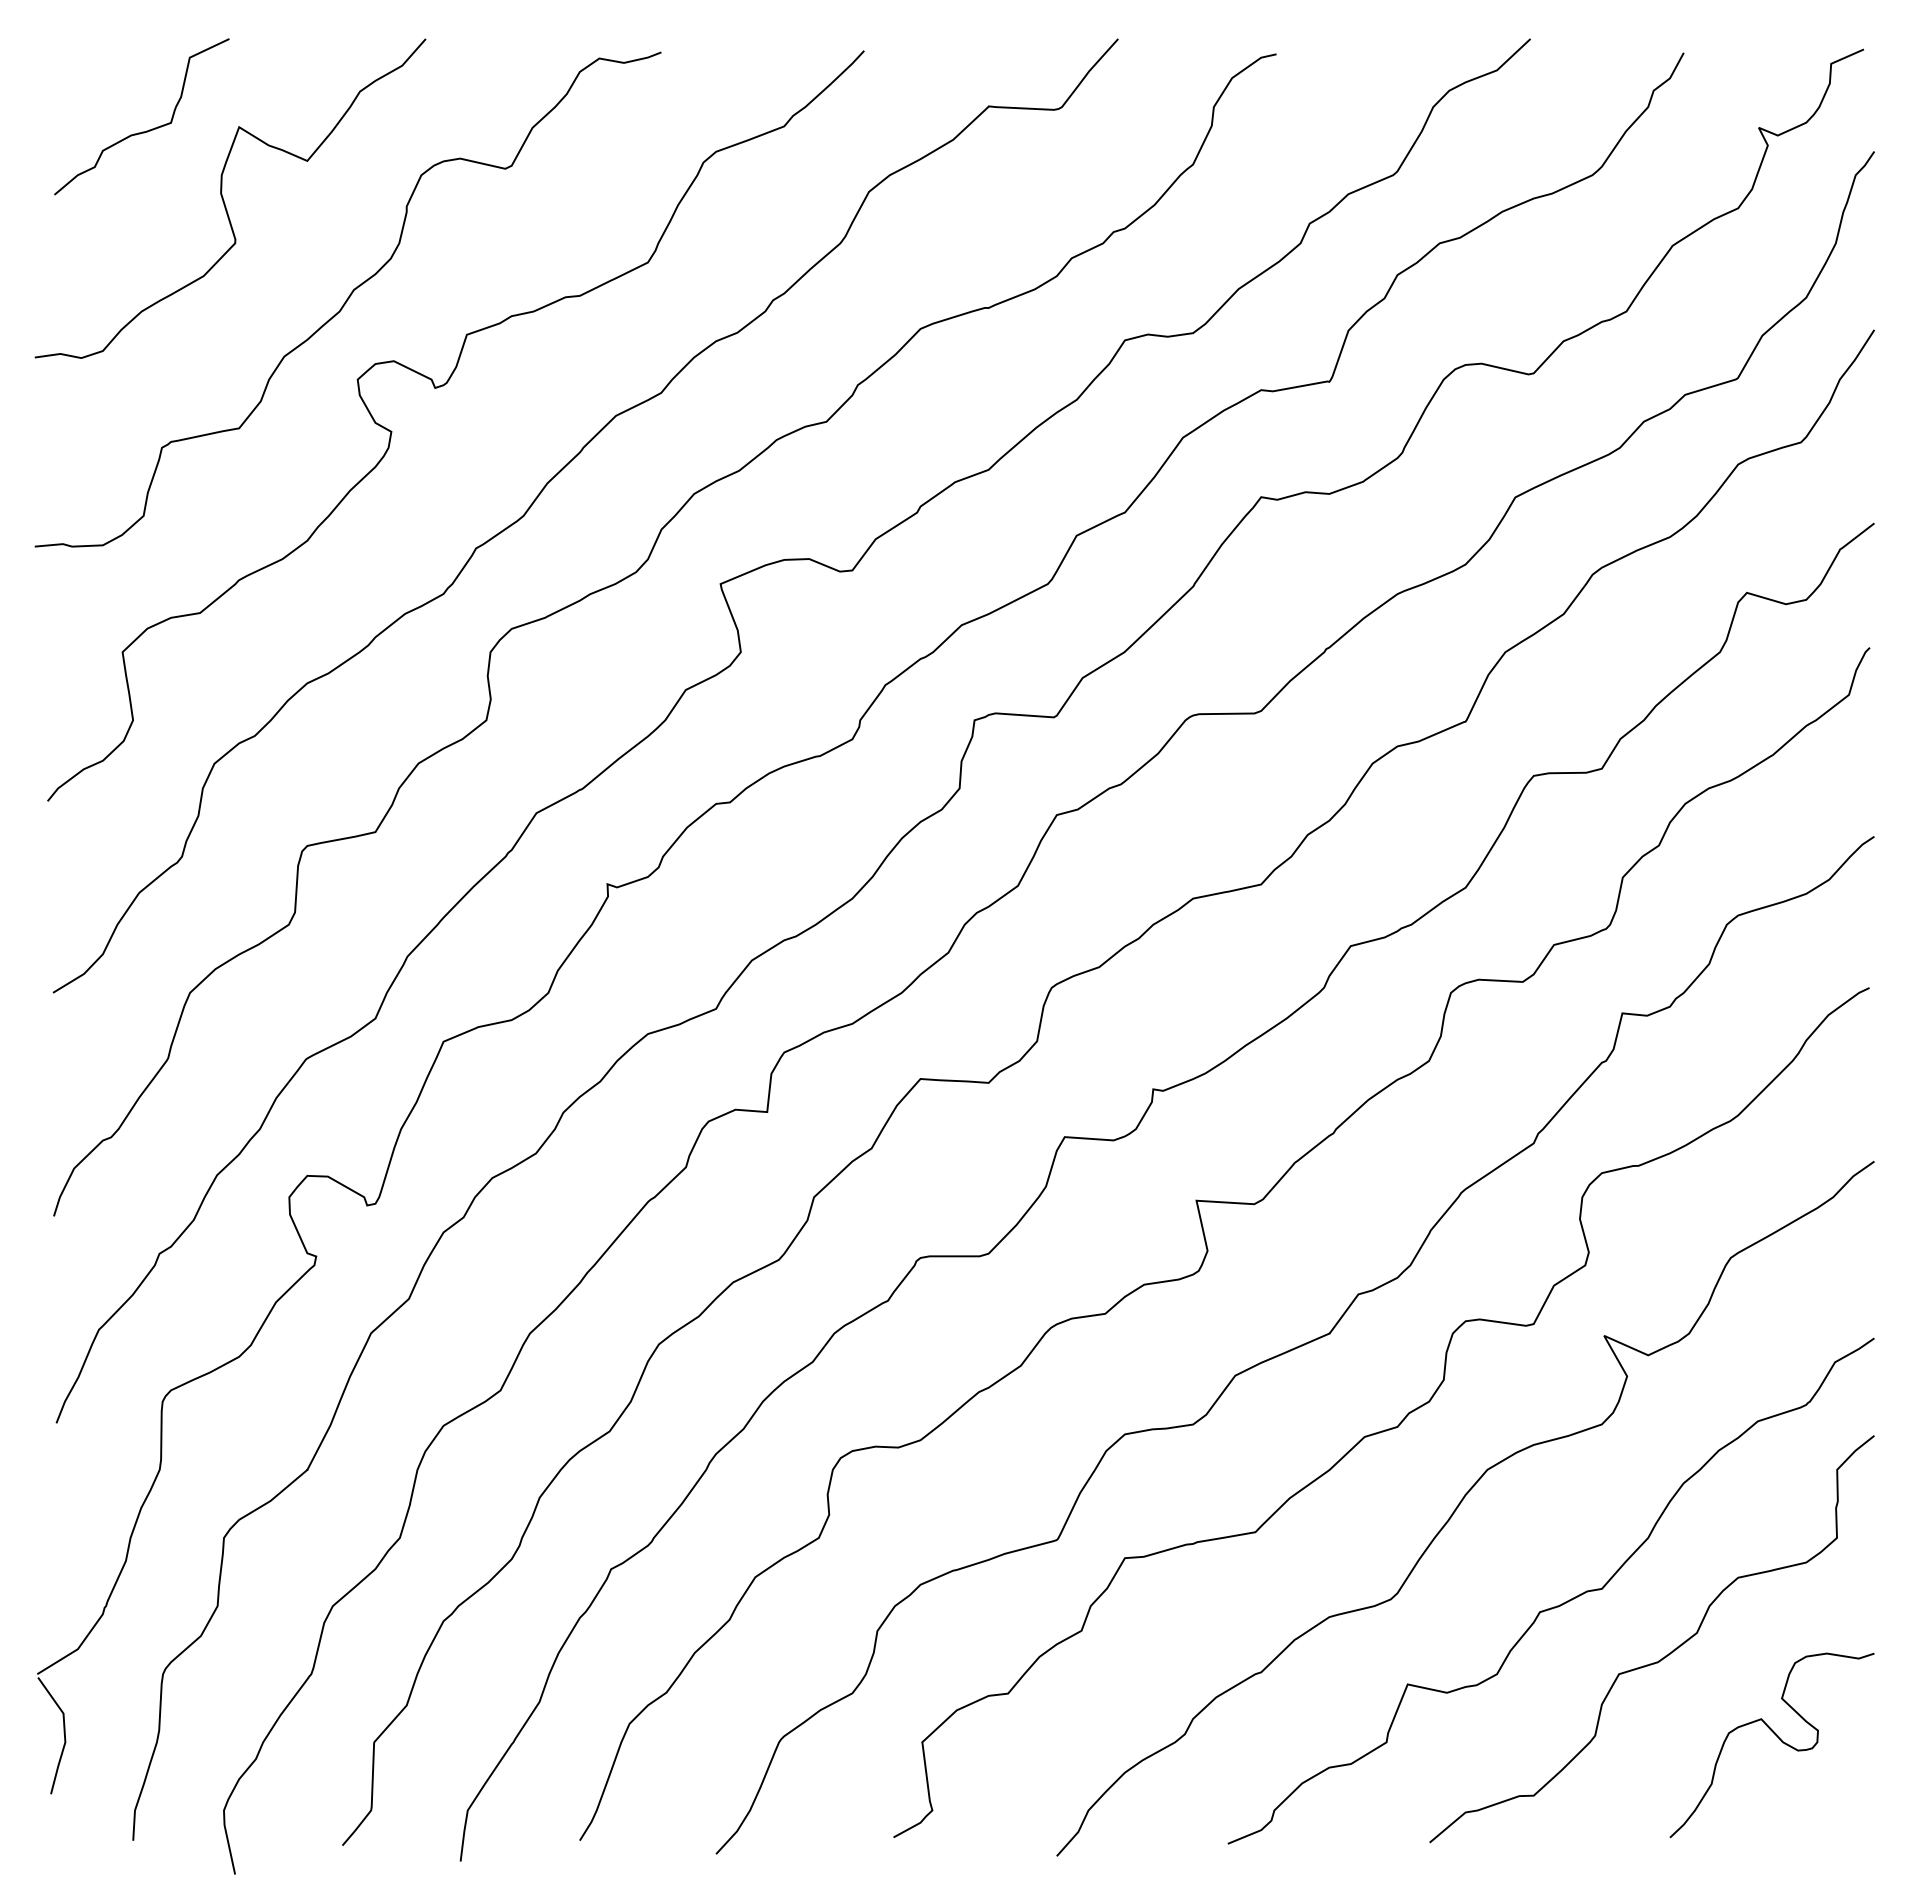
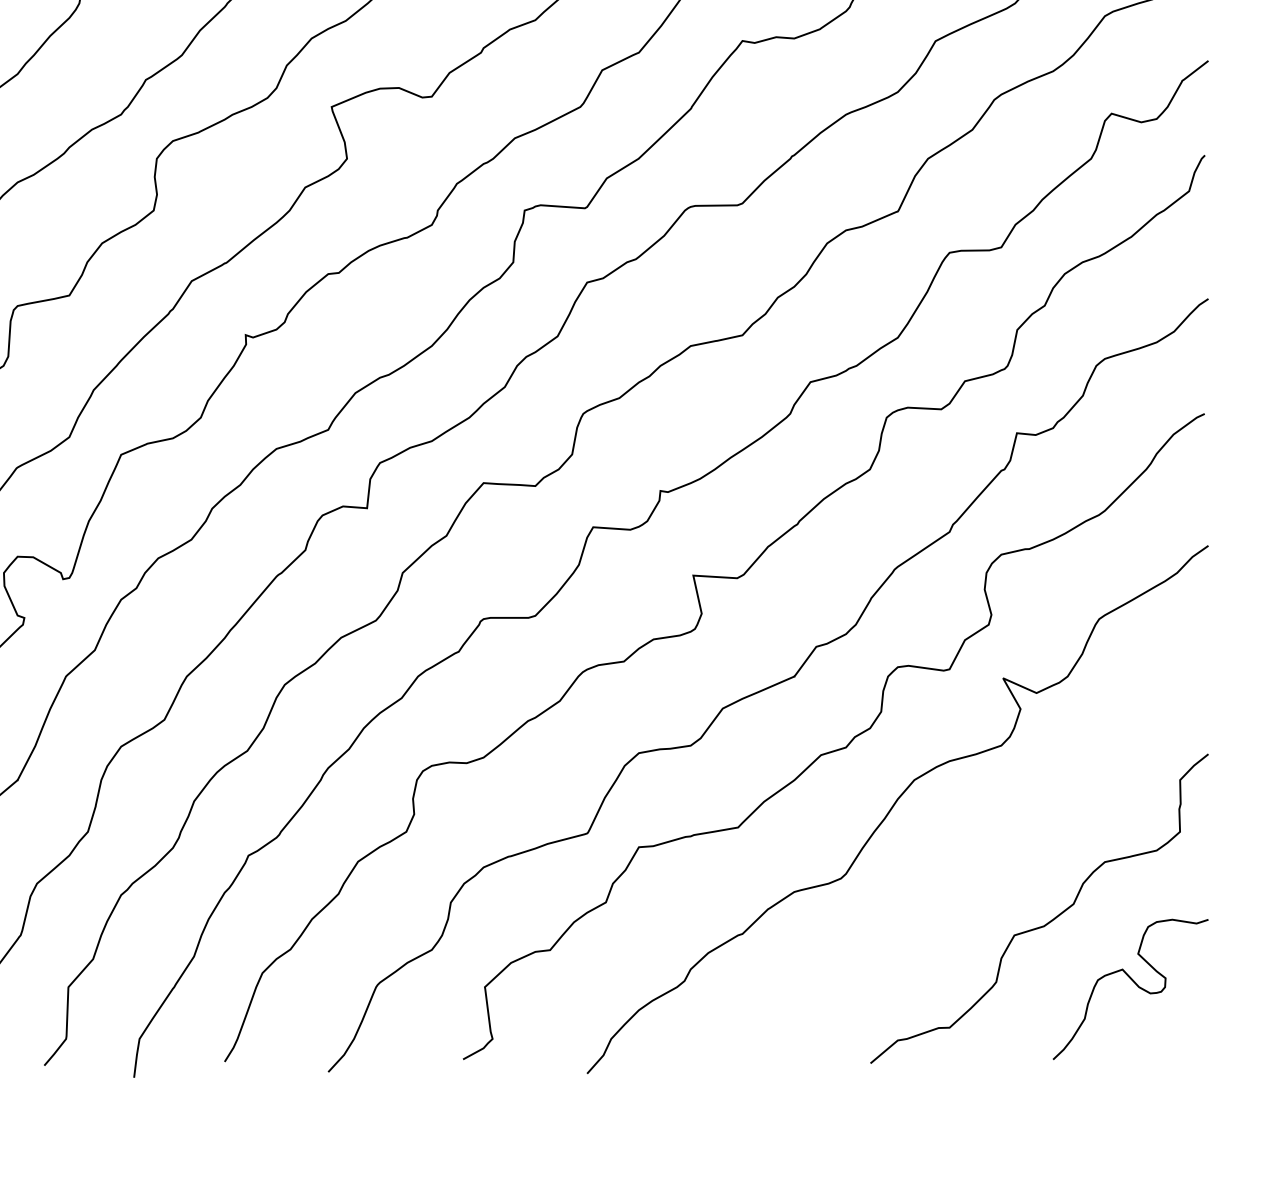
curve: (1553, 1606) -> (964, 883), removed

